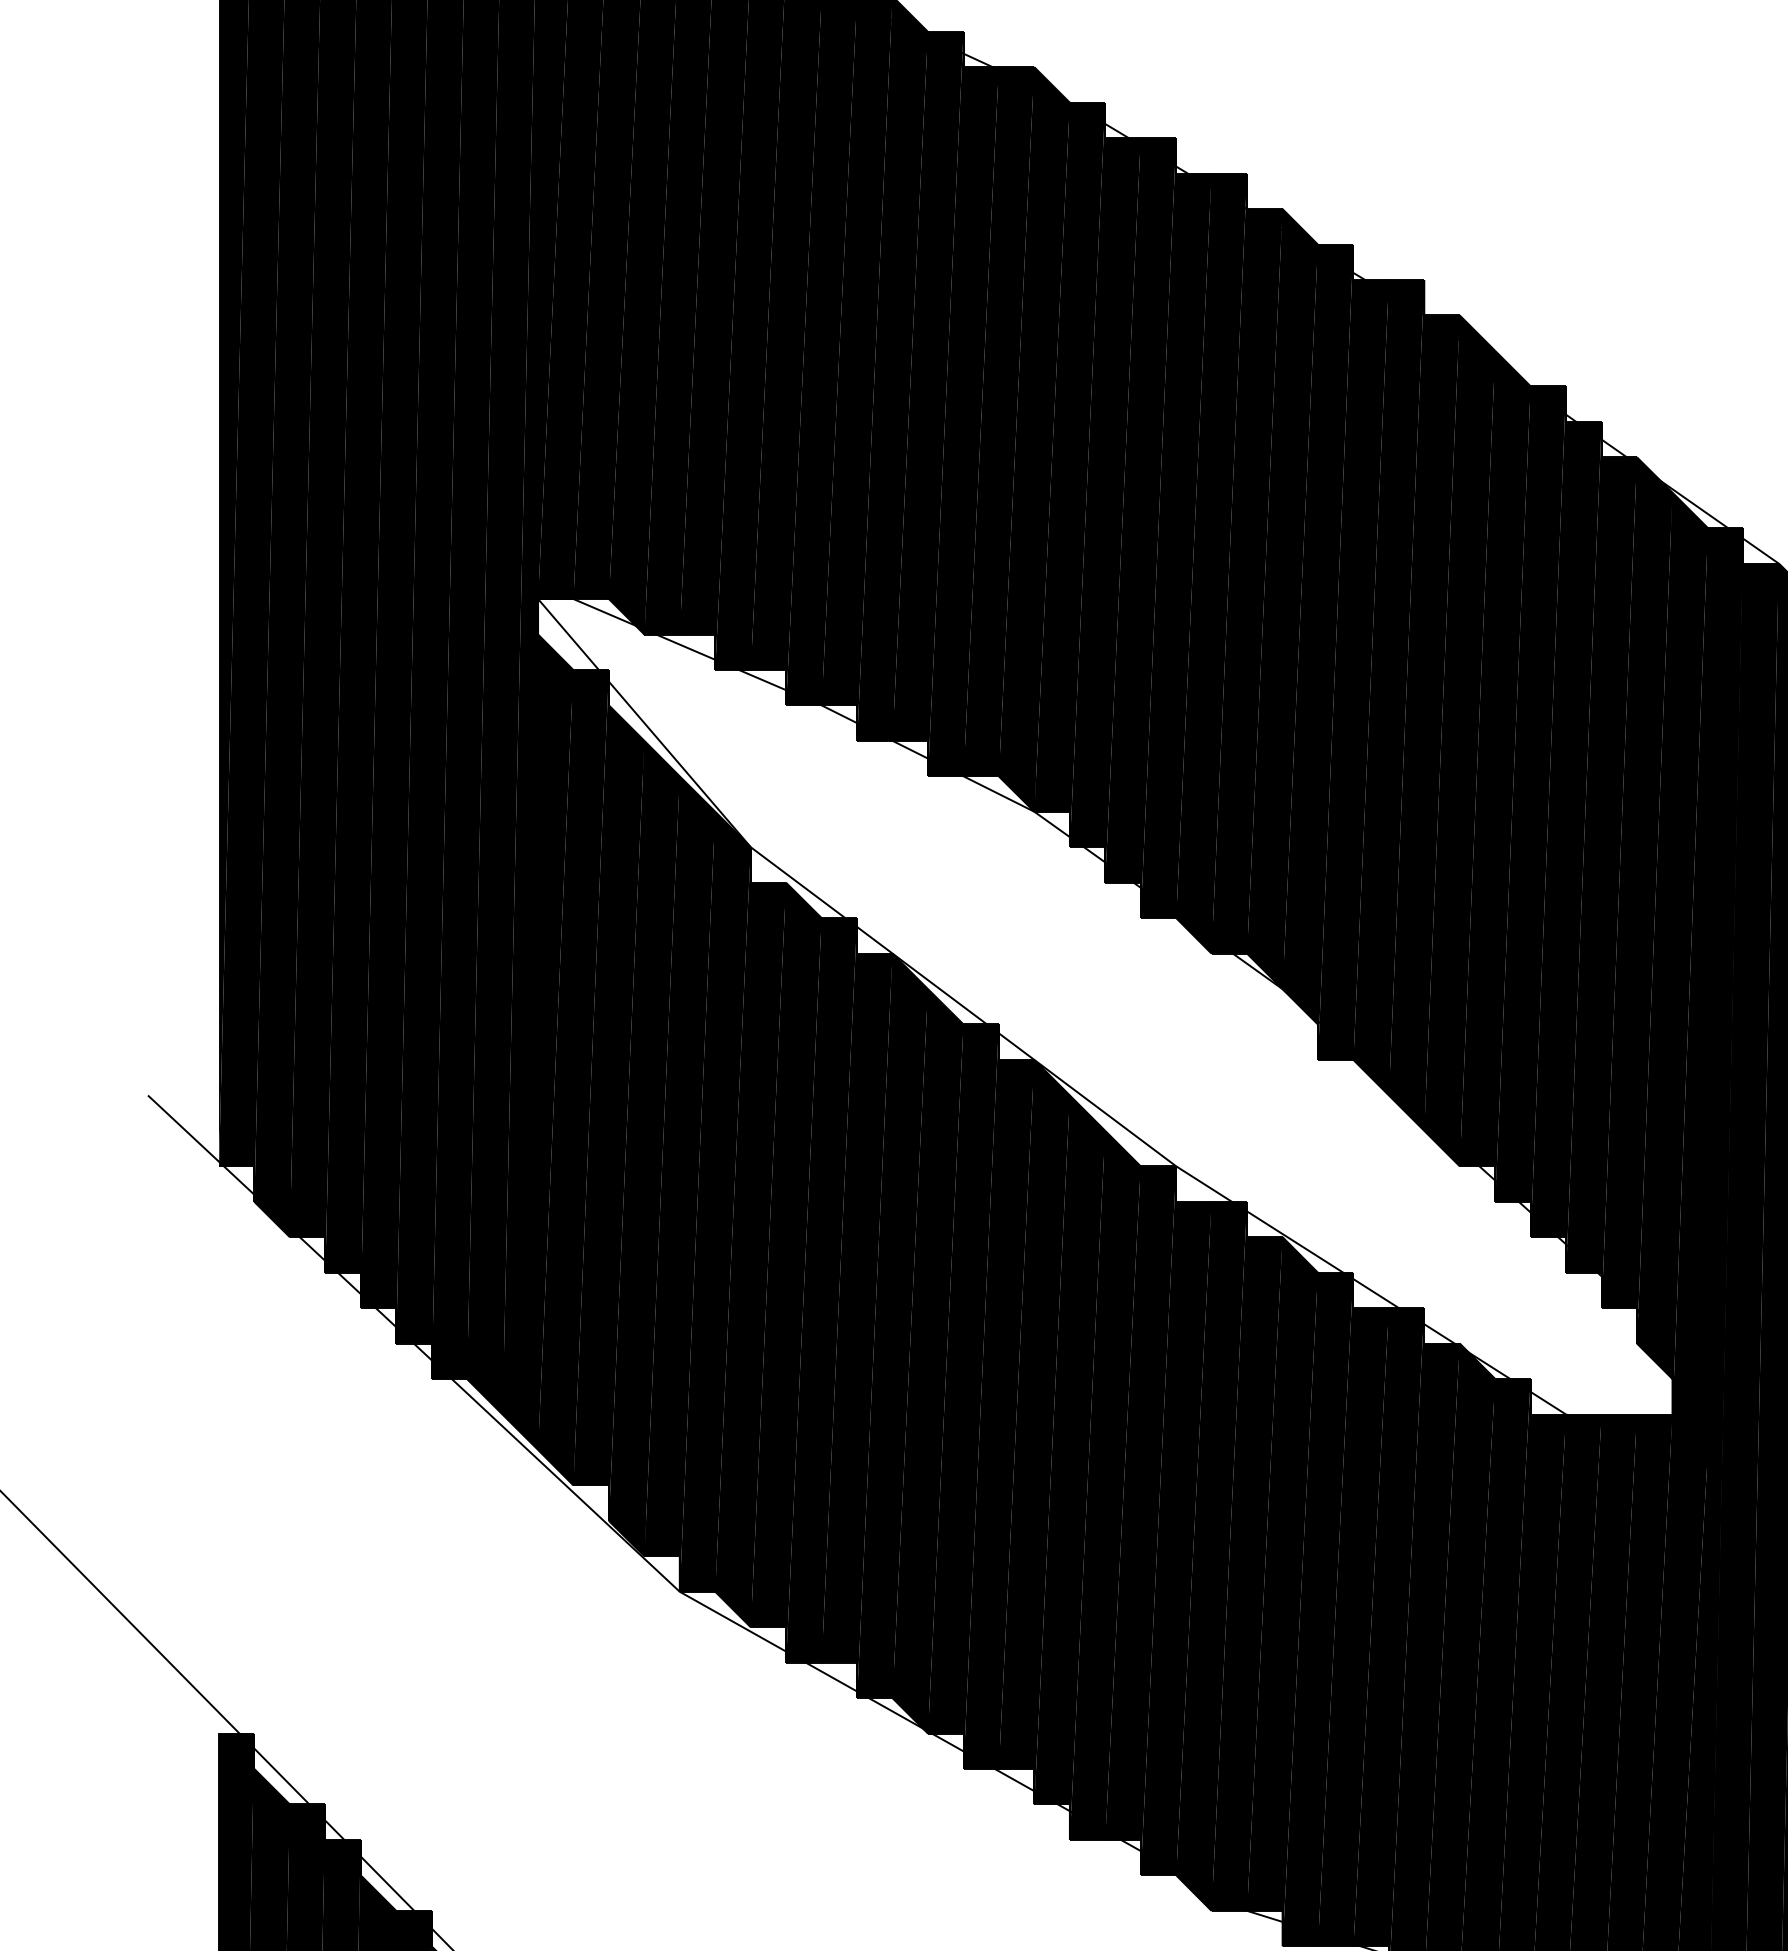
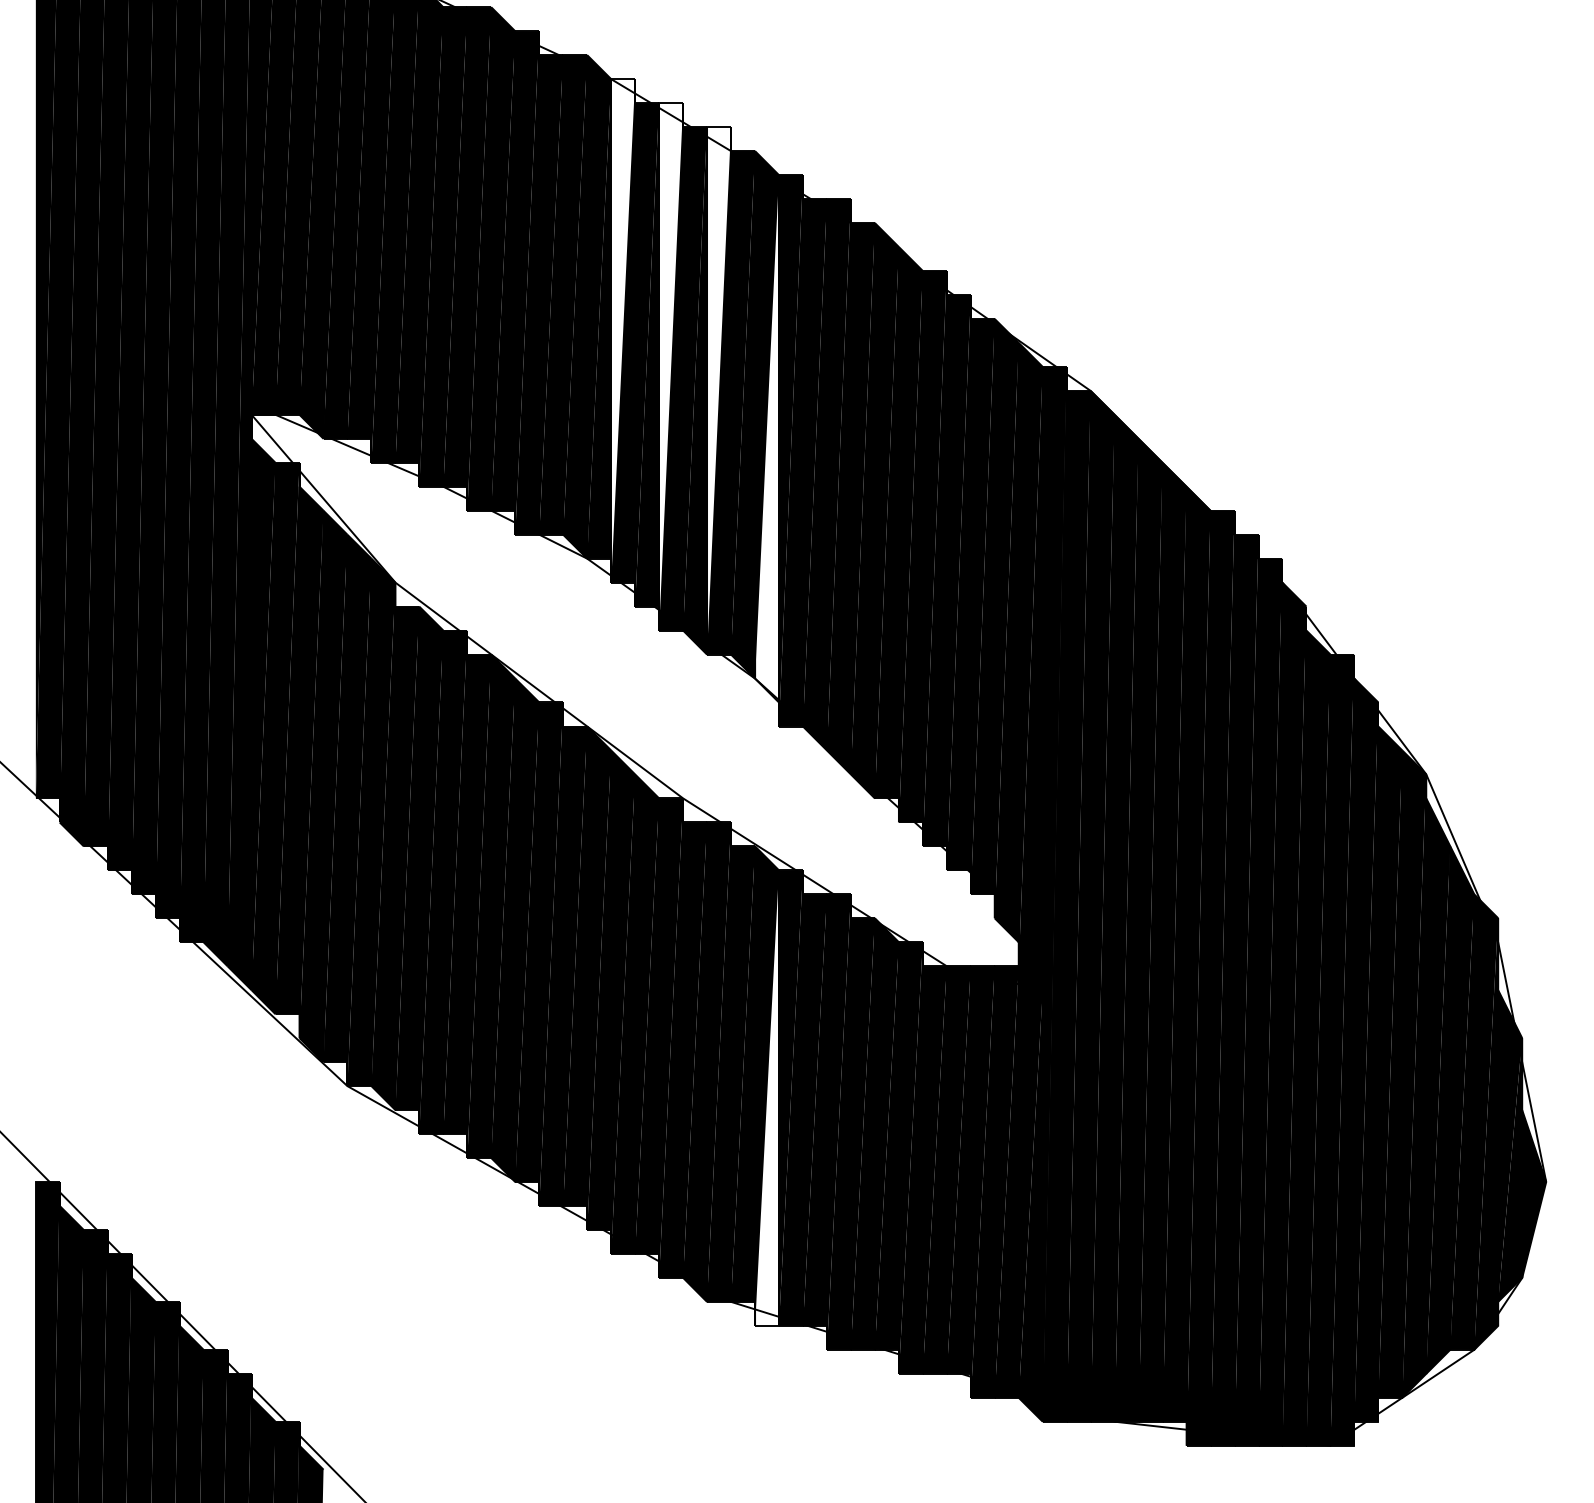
fill: (1088, 474) -> (623, 330), removed
fill: (1159, 527) -> (671, 366), removed
fill: (1229, 563) -> (719, 390), removed
fill: (1299, 634) -> (766, 438), removed
fill: (1299, 1608) -> (766, 1097), removed

